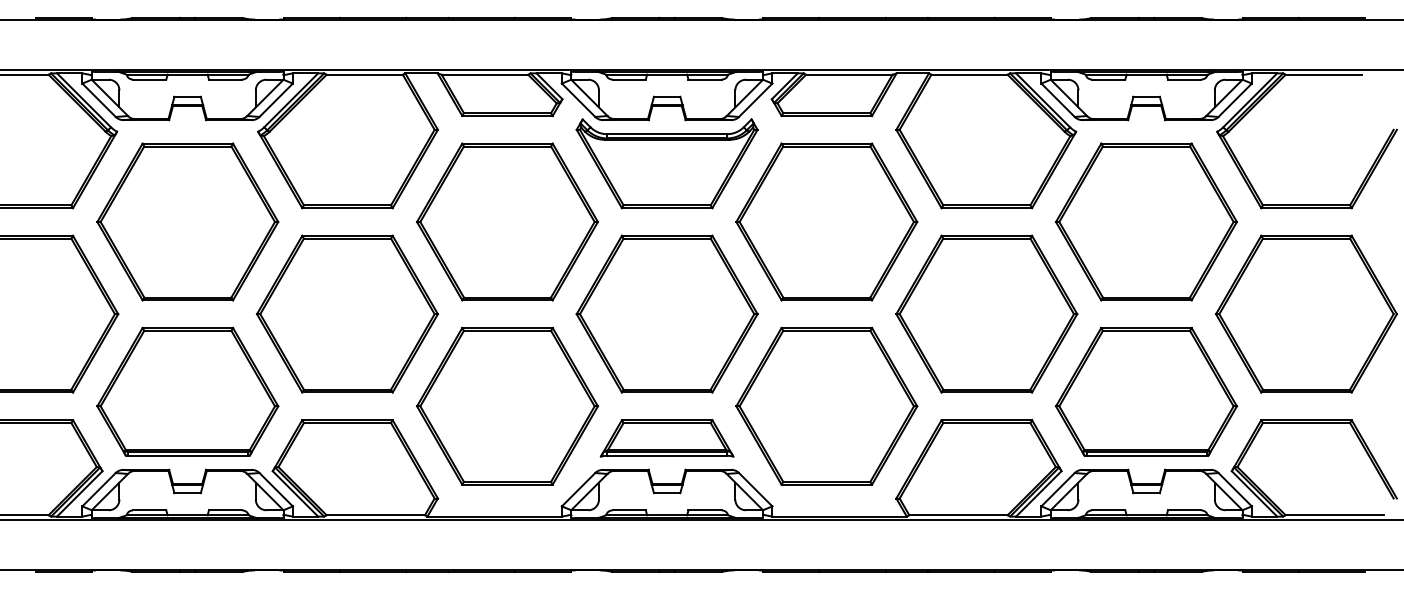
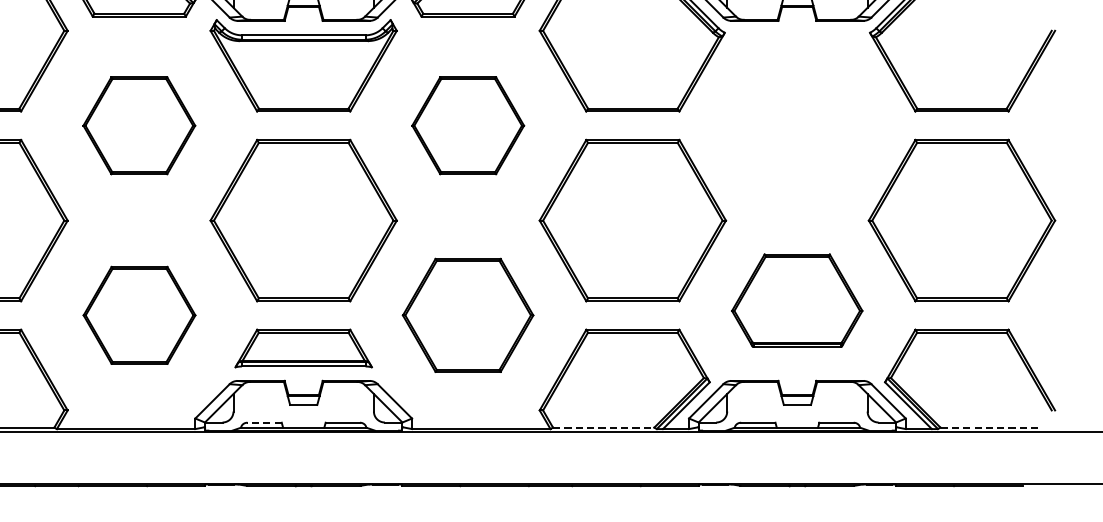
part: (507, 221) -> (139, 125), size x0.6
part: (826, 221) -> (467, 125), size x0.6
part: (1146, 221) -> (797, 125), removed
part: (1146, 391) -> (797, 300), size x0.7
part: (507, 405) -> (139, 314), size x0.6
part: (826, 405) -> (467, 314), size x0.7
line: (629, 510) -> (264, 422), solid -> dashed
line: (958, 515) -> (603, 427), solid -> dashed
line: (1335, 515) -> (991, 427), solid -> dashed

